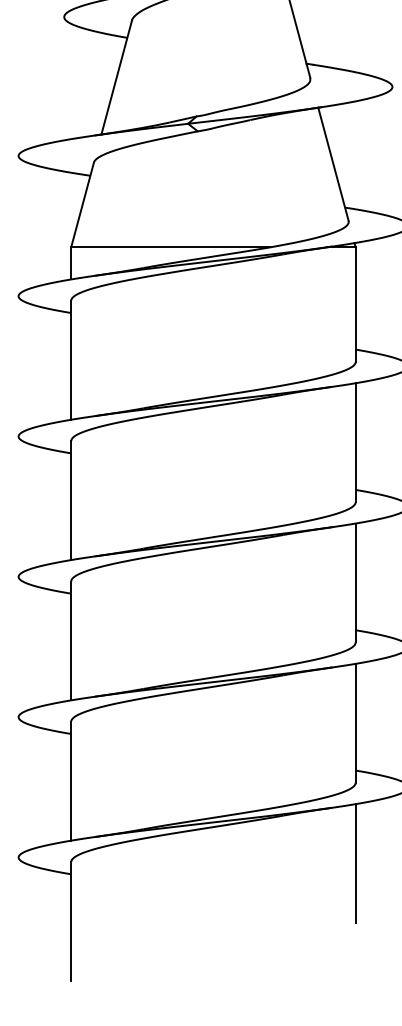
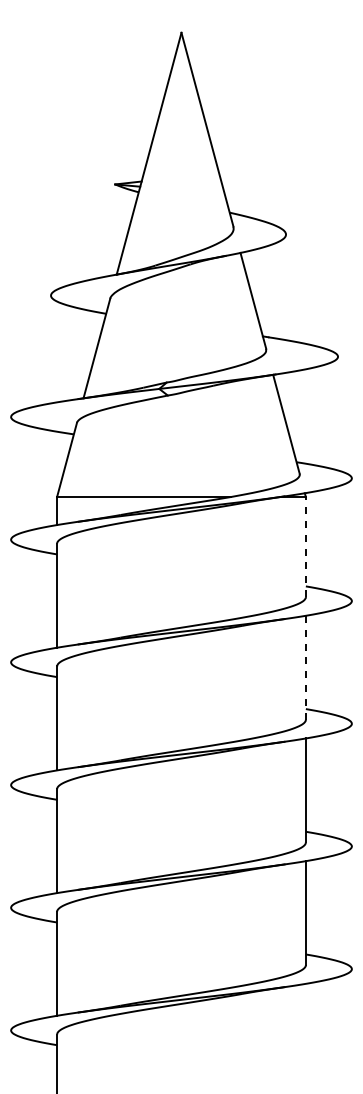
line: (355, 305) -> (305, 547), solid -> dashed
line: (355, 442) -> (305, 667), solid -> dashed
line: (355, 863) -> (305, 1035), removed

